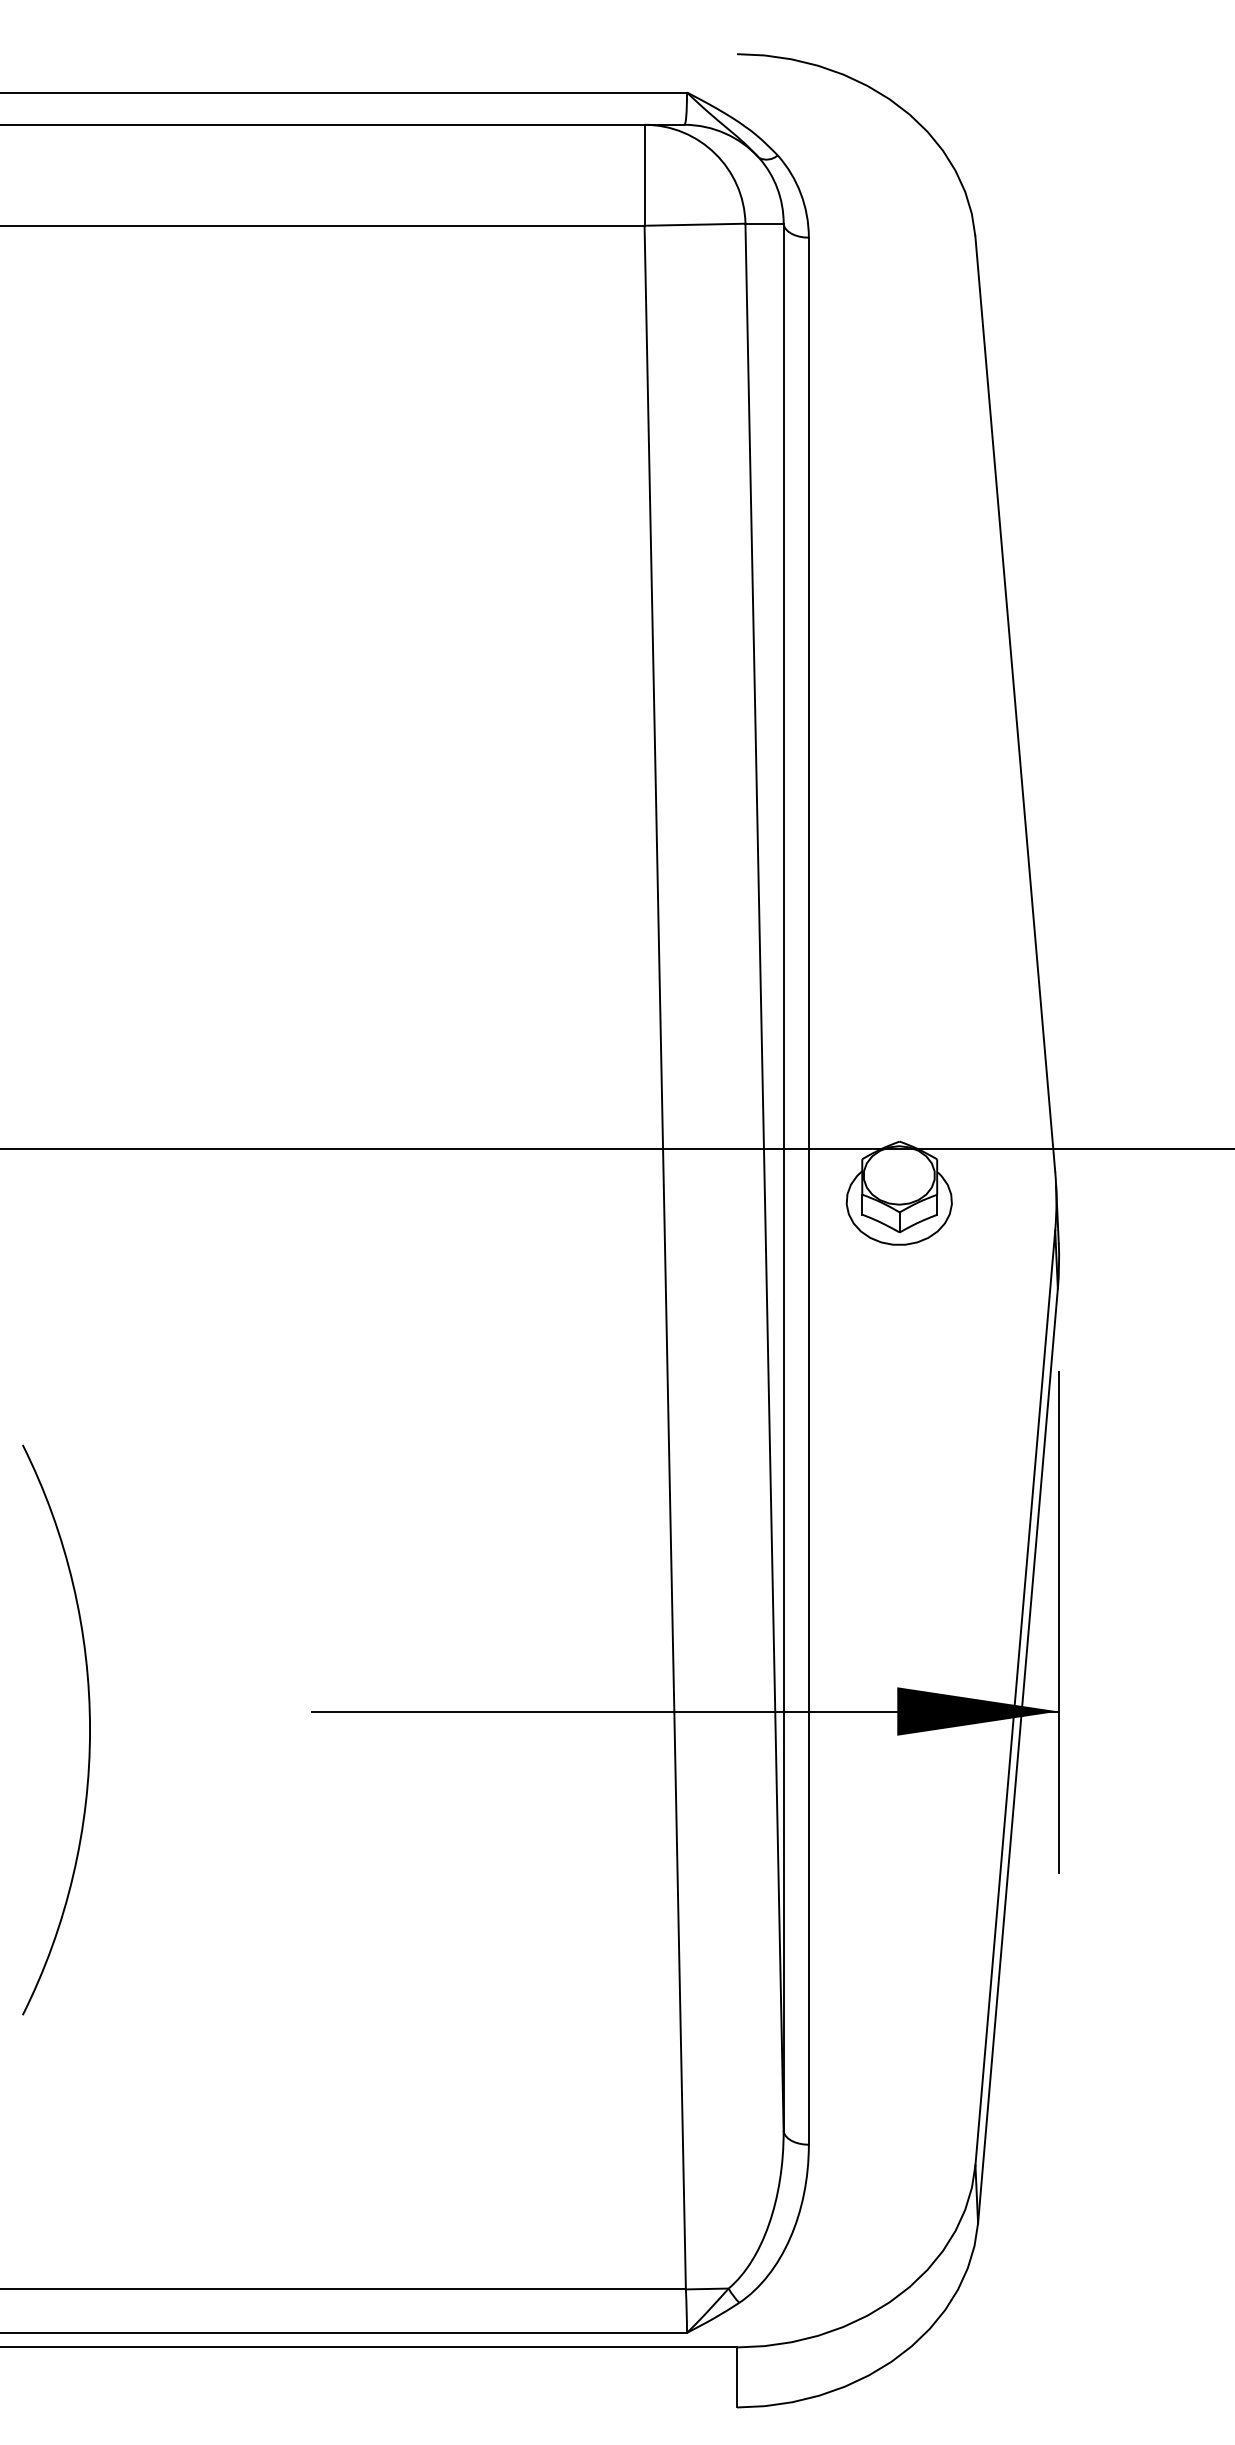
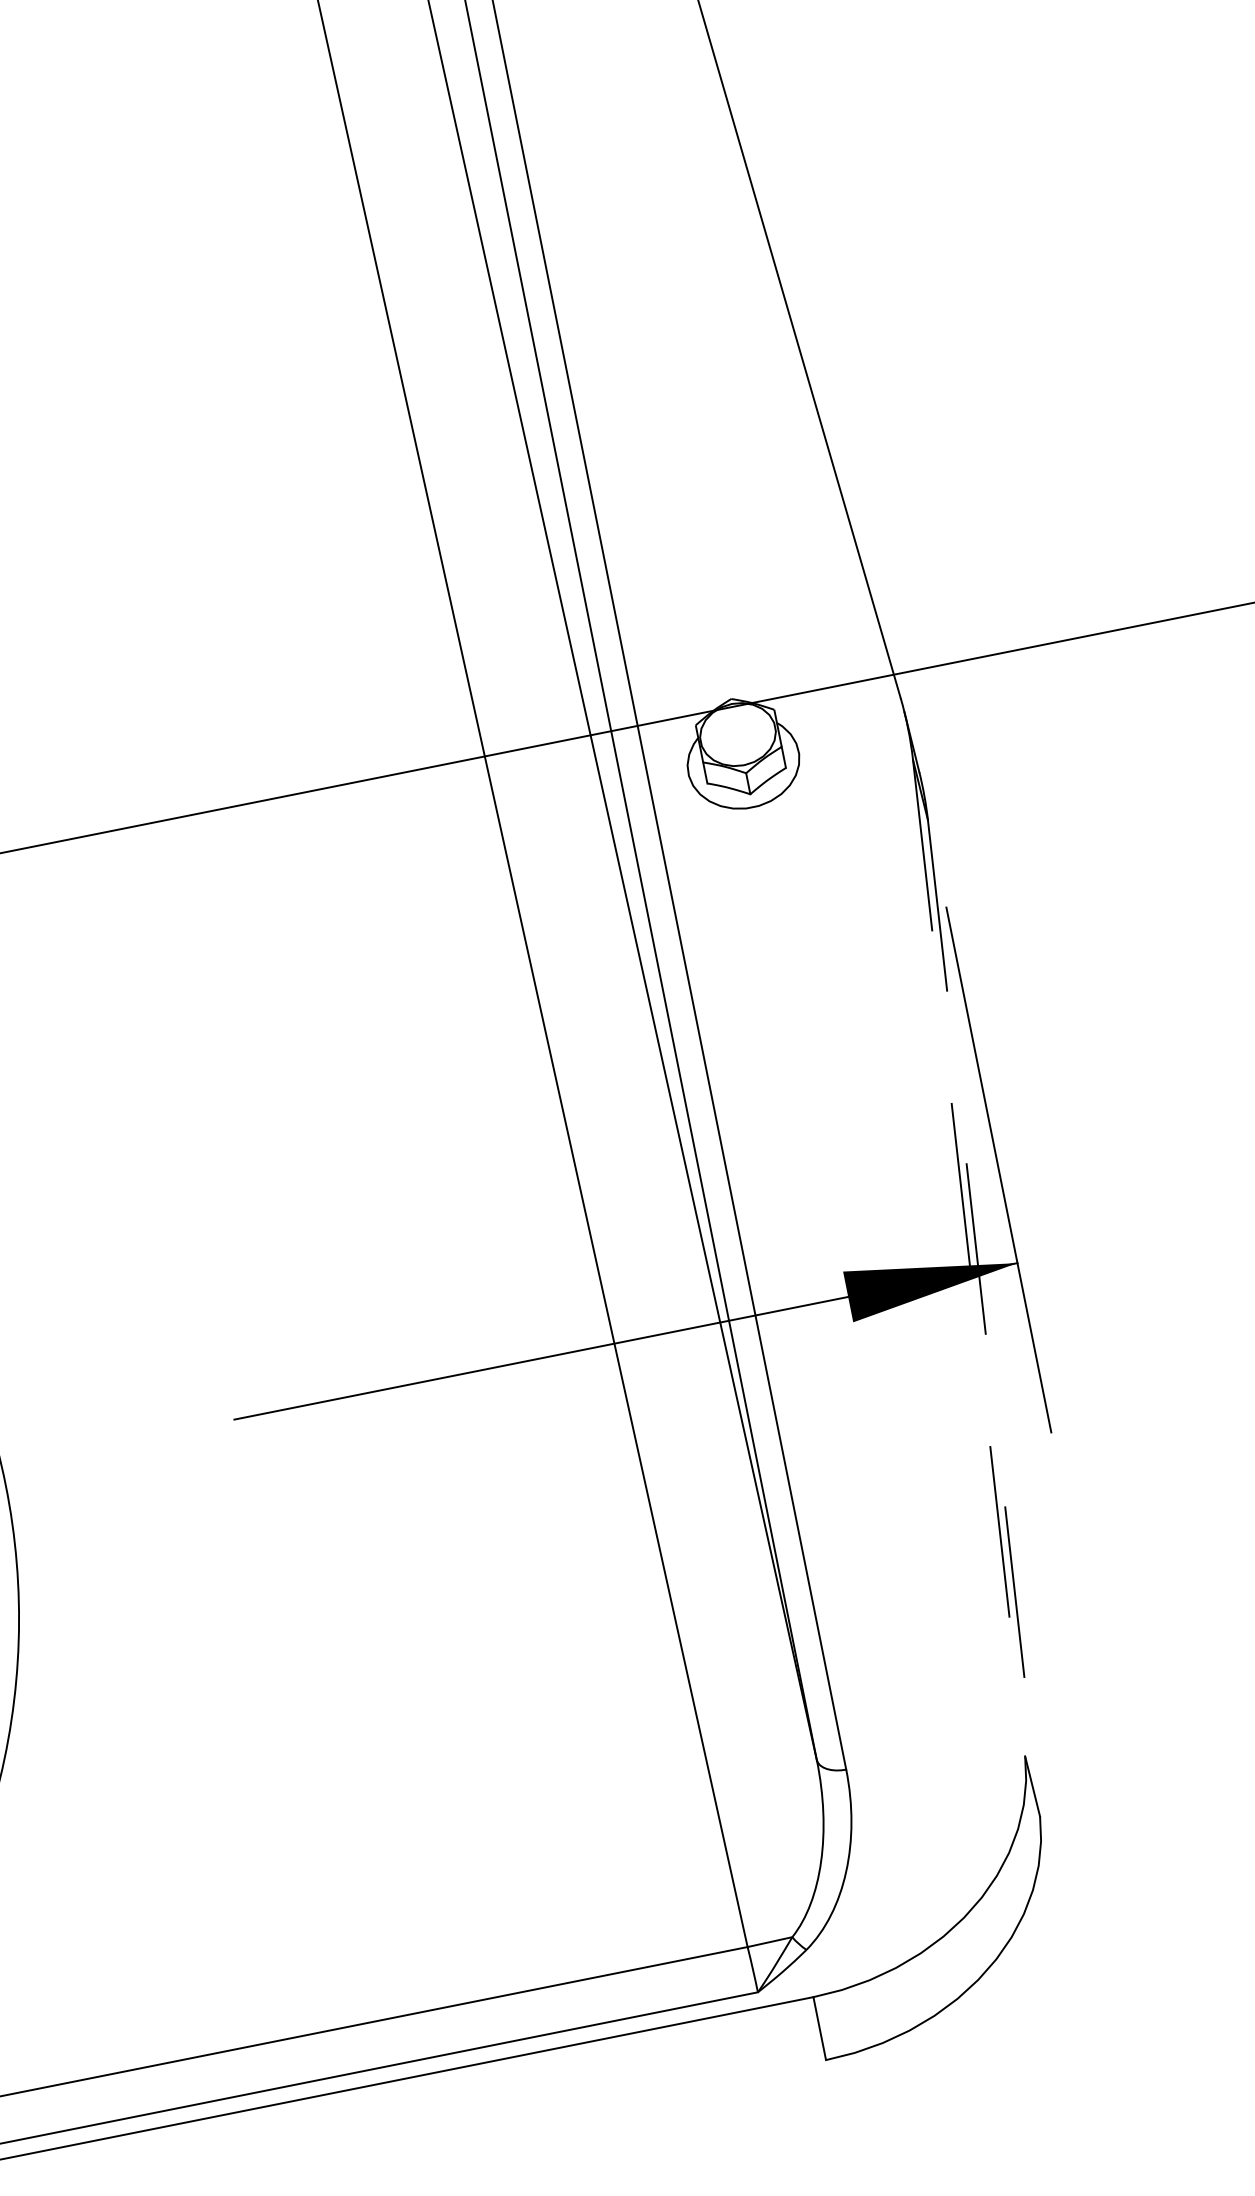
line: (1015, 1698) -> (969, 1258), solid -> dashed
line: (1017, 1756) -> (983, 1318), solid -> dashed

